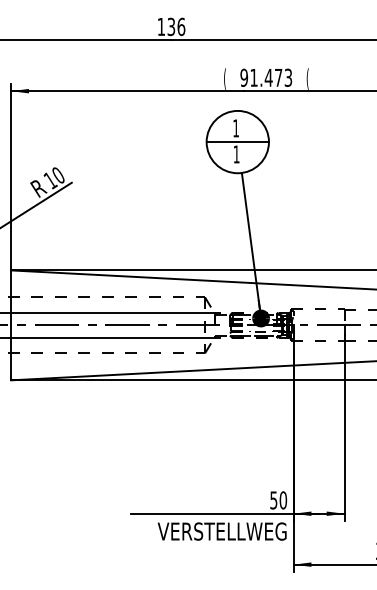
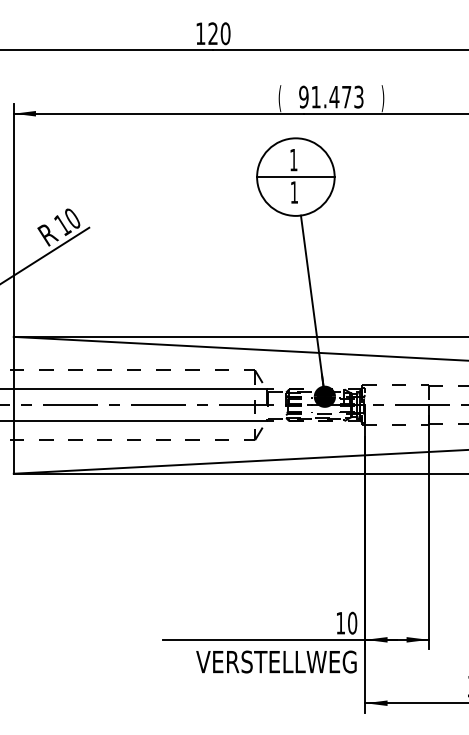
text: (176, 26) -> (219, 33), 136 -> 120
text: (307, 78) -> (382, 97), ( -> )
text: (273, 500) -> (340, 623), 50 -> 10

